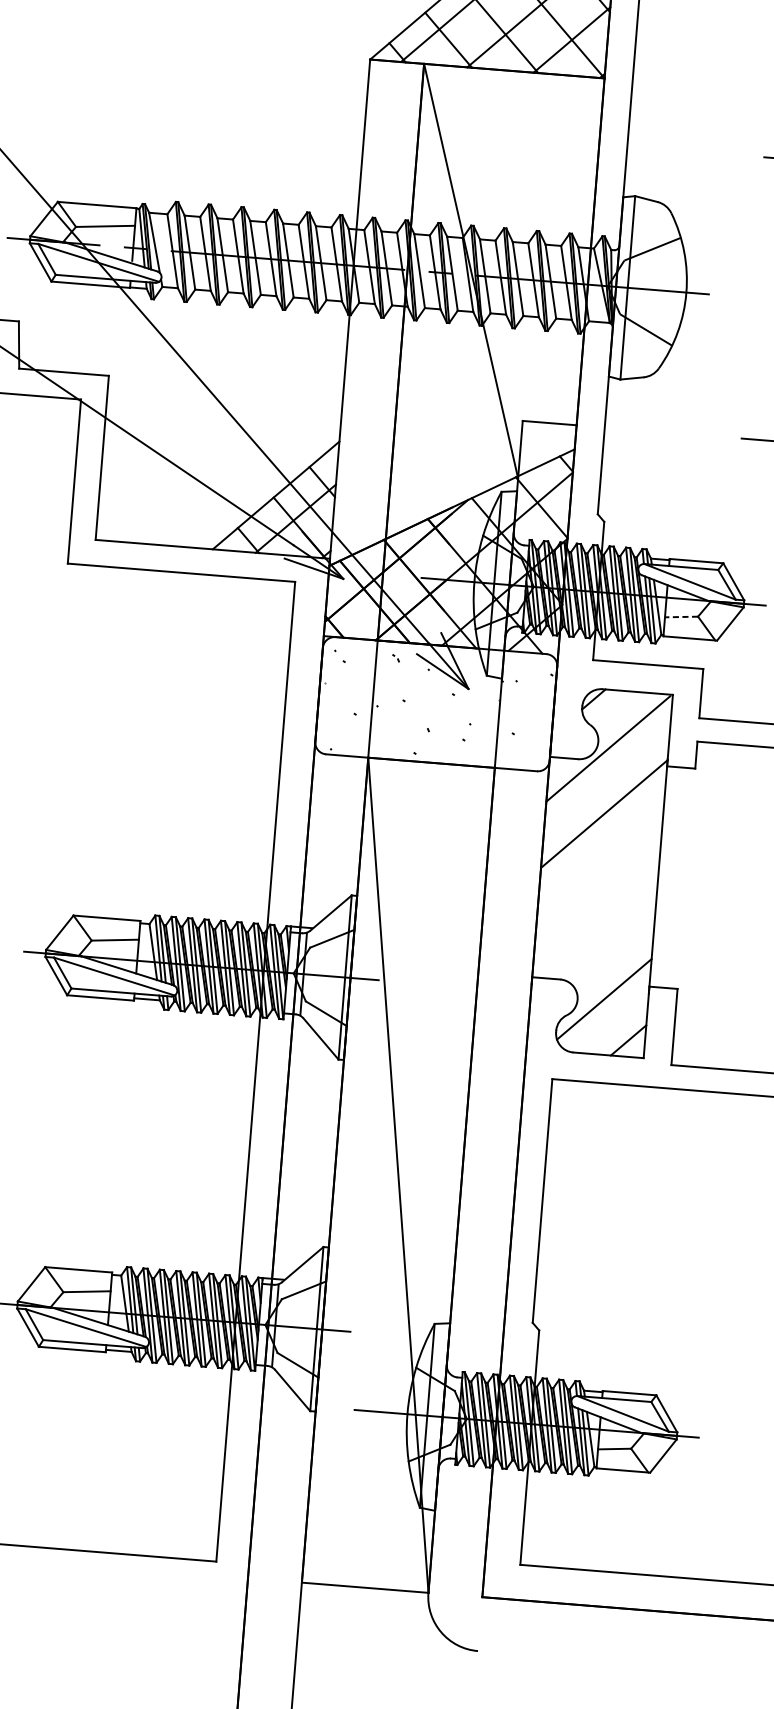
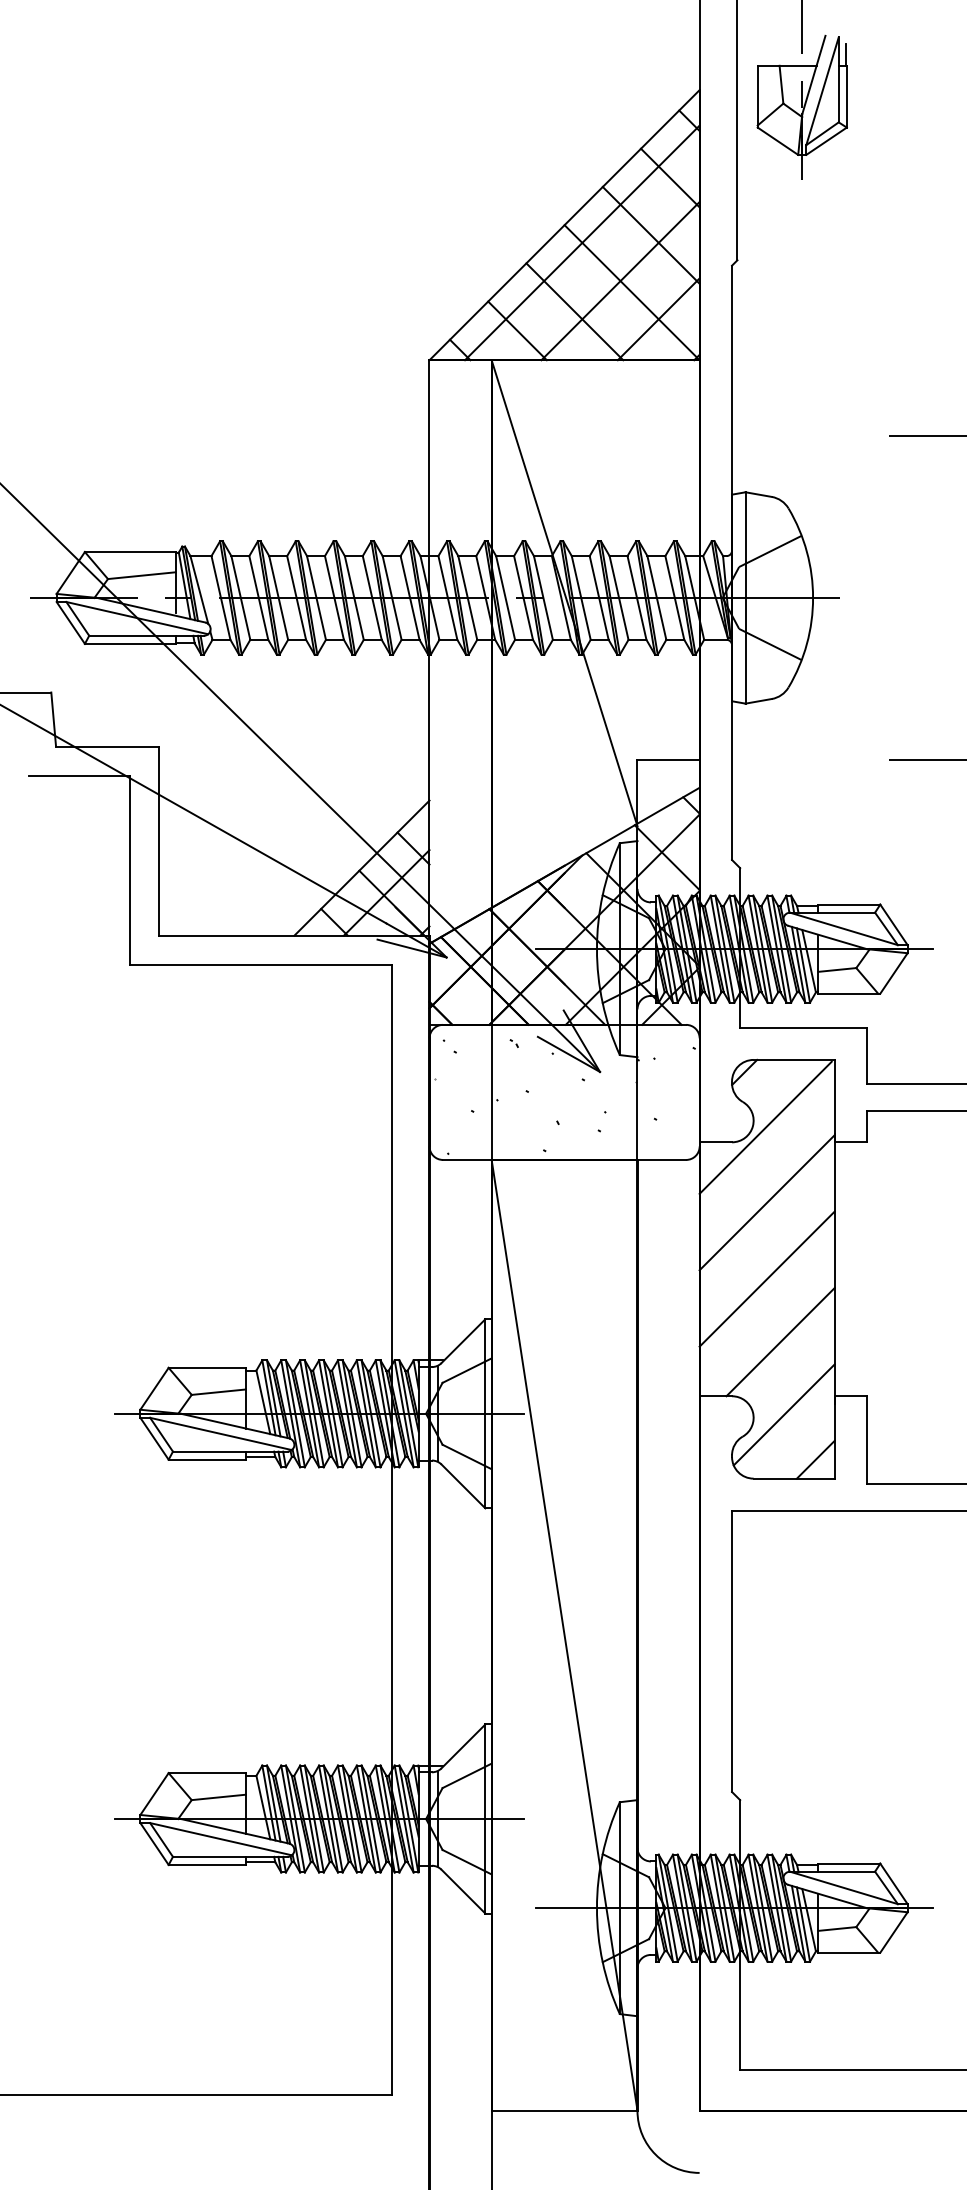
line: (680, 617) -> (836, 970), dashed -> solid
line: (598, 879) -> (766, 1278), added
line: (606, 936) -> (780, 1342), added

